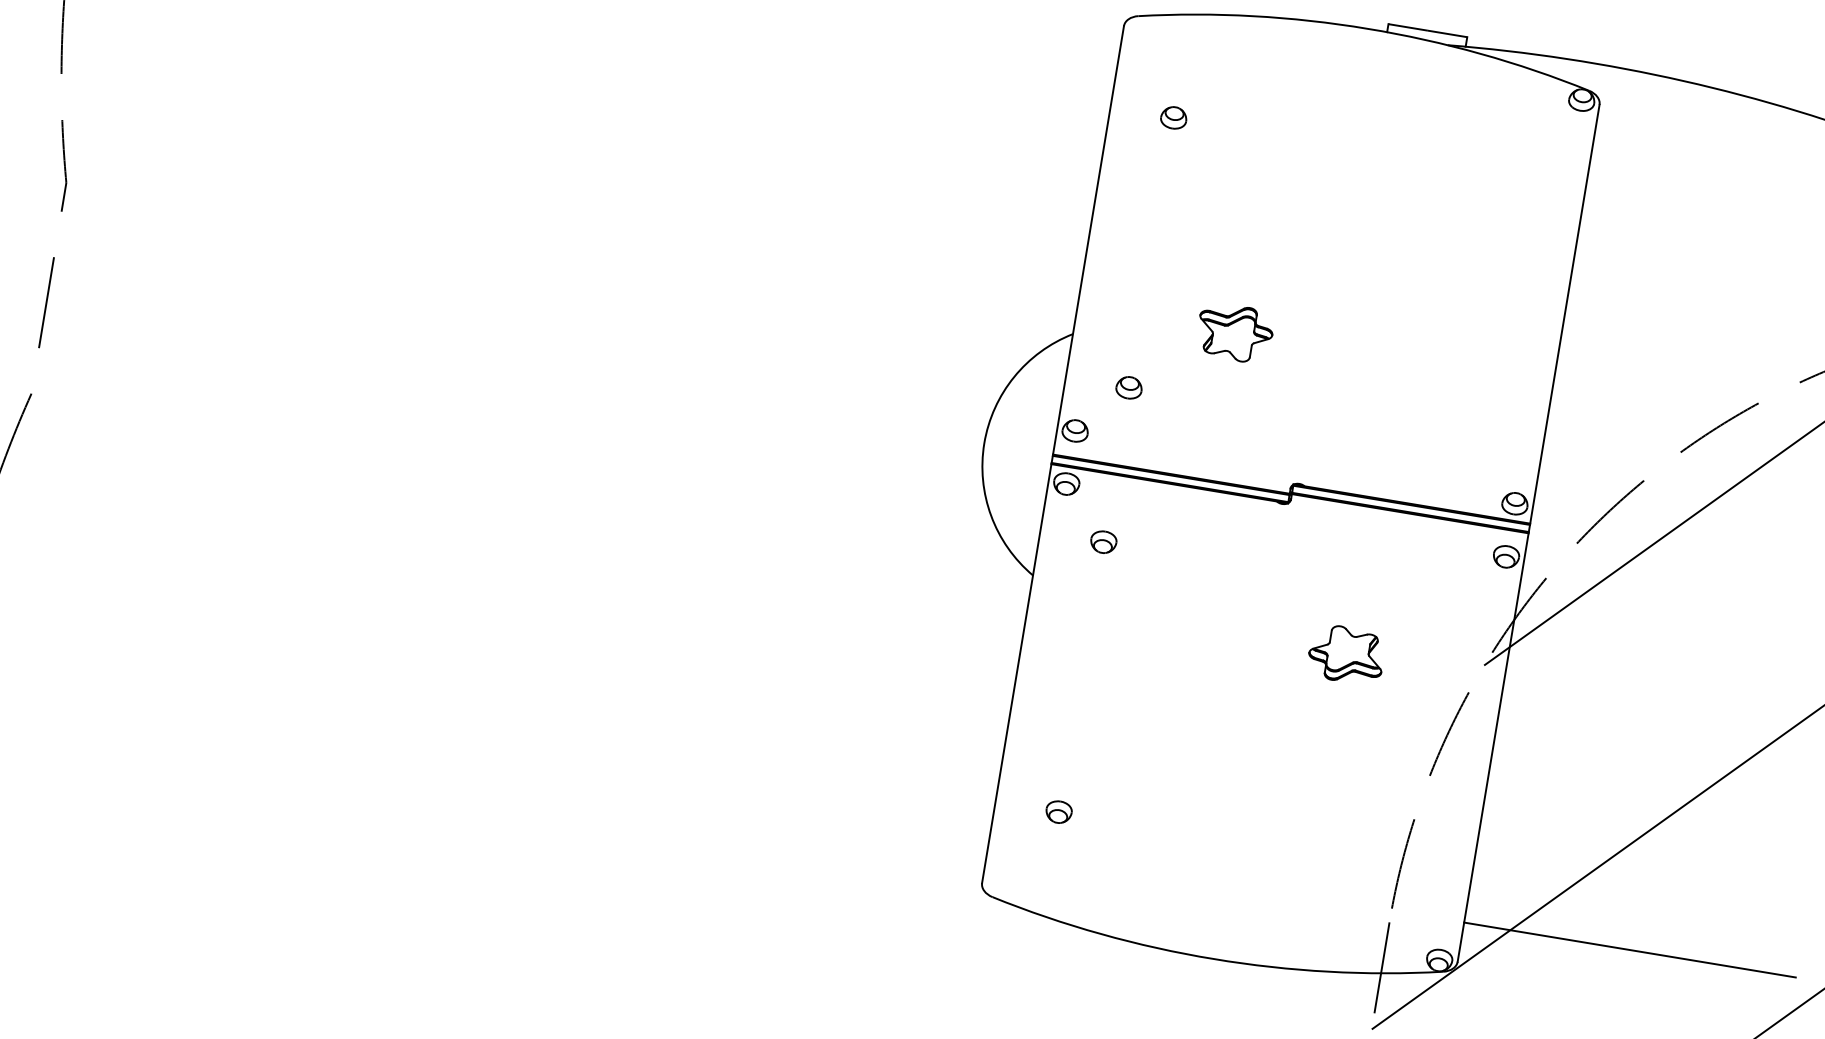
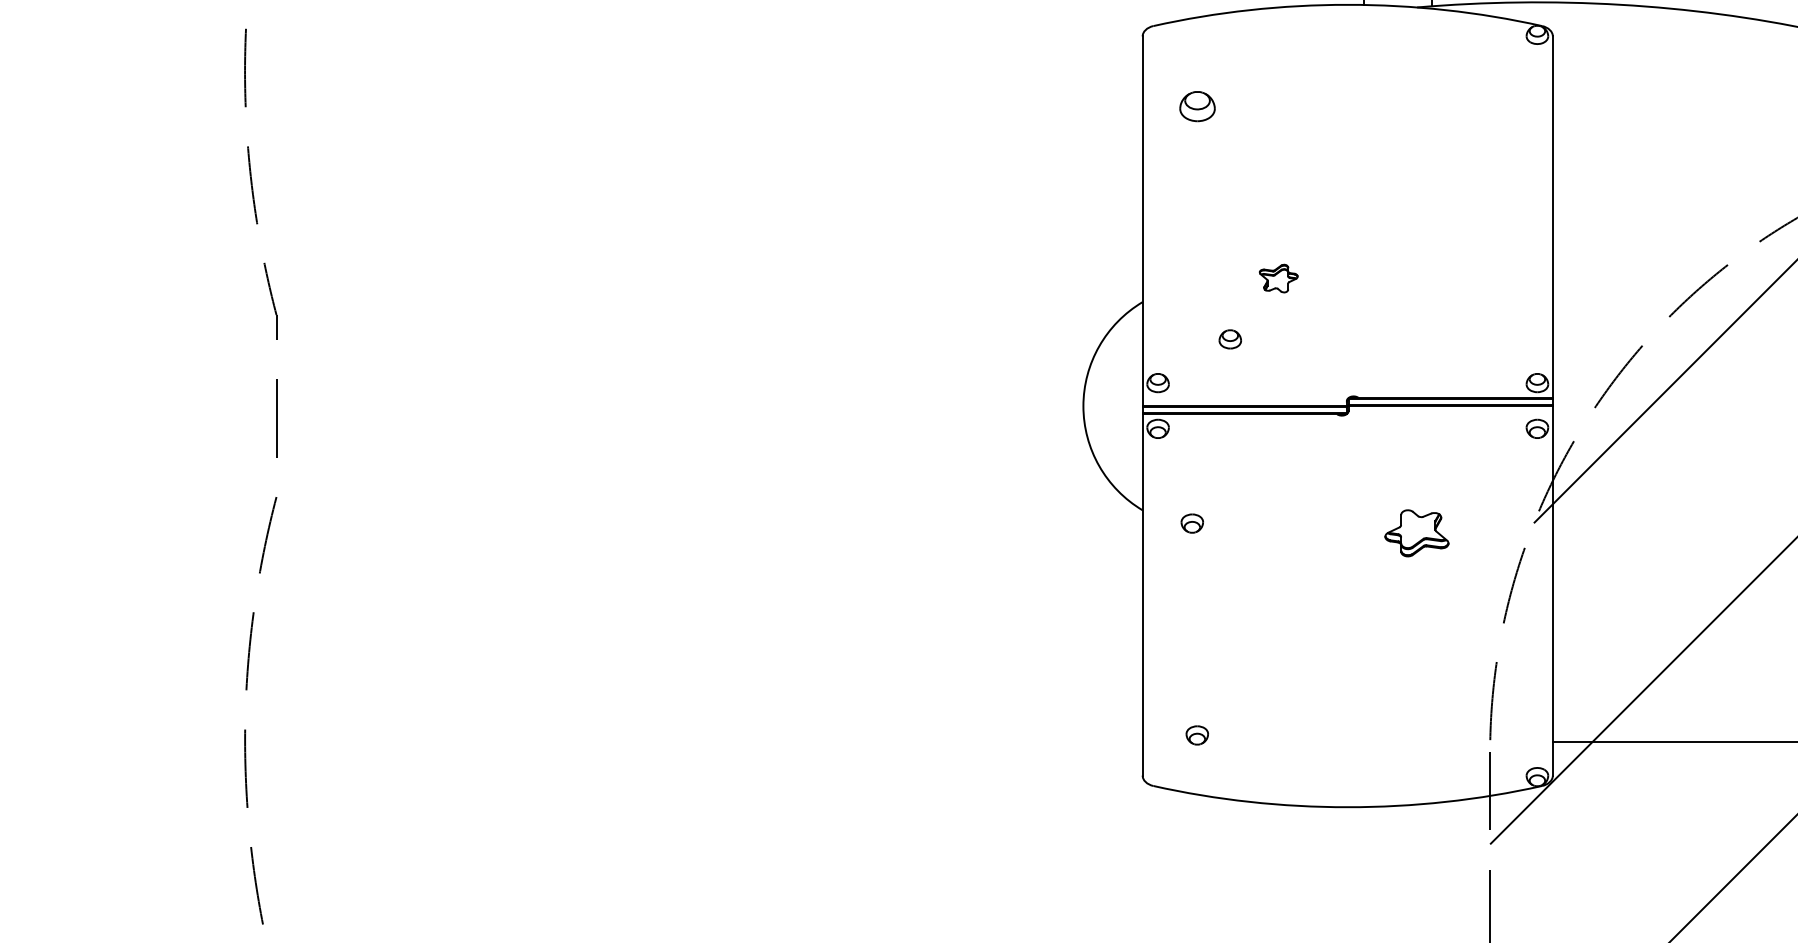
part: (1172, 117) -> (1196, 106), size x1.6
part: (1234, 332) -> (1278, 278), size x0.6
part: (1128, 387) -> (1229, 339), moved
part: (1102, 541) -> (1191, 523), moved
part: (1057, 812) -> (1196, 735), moved

